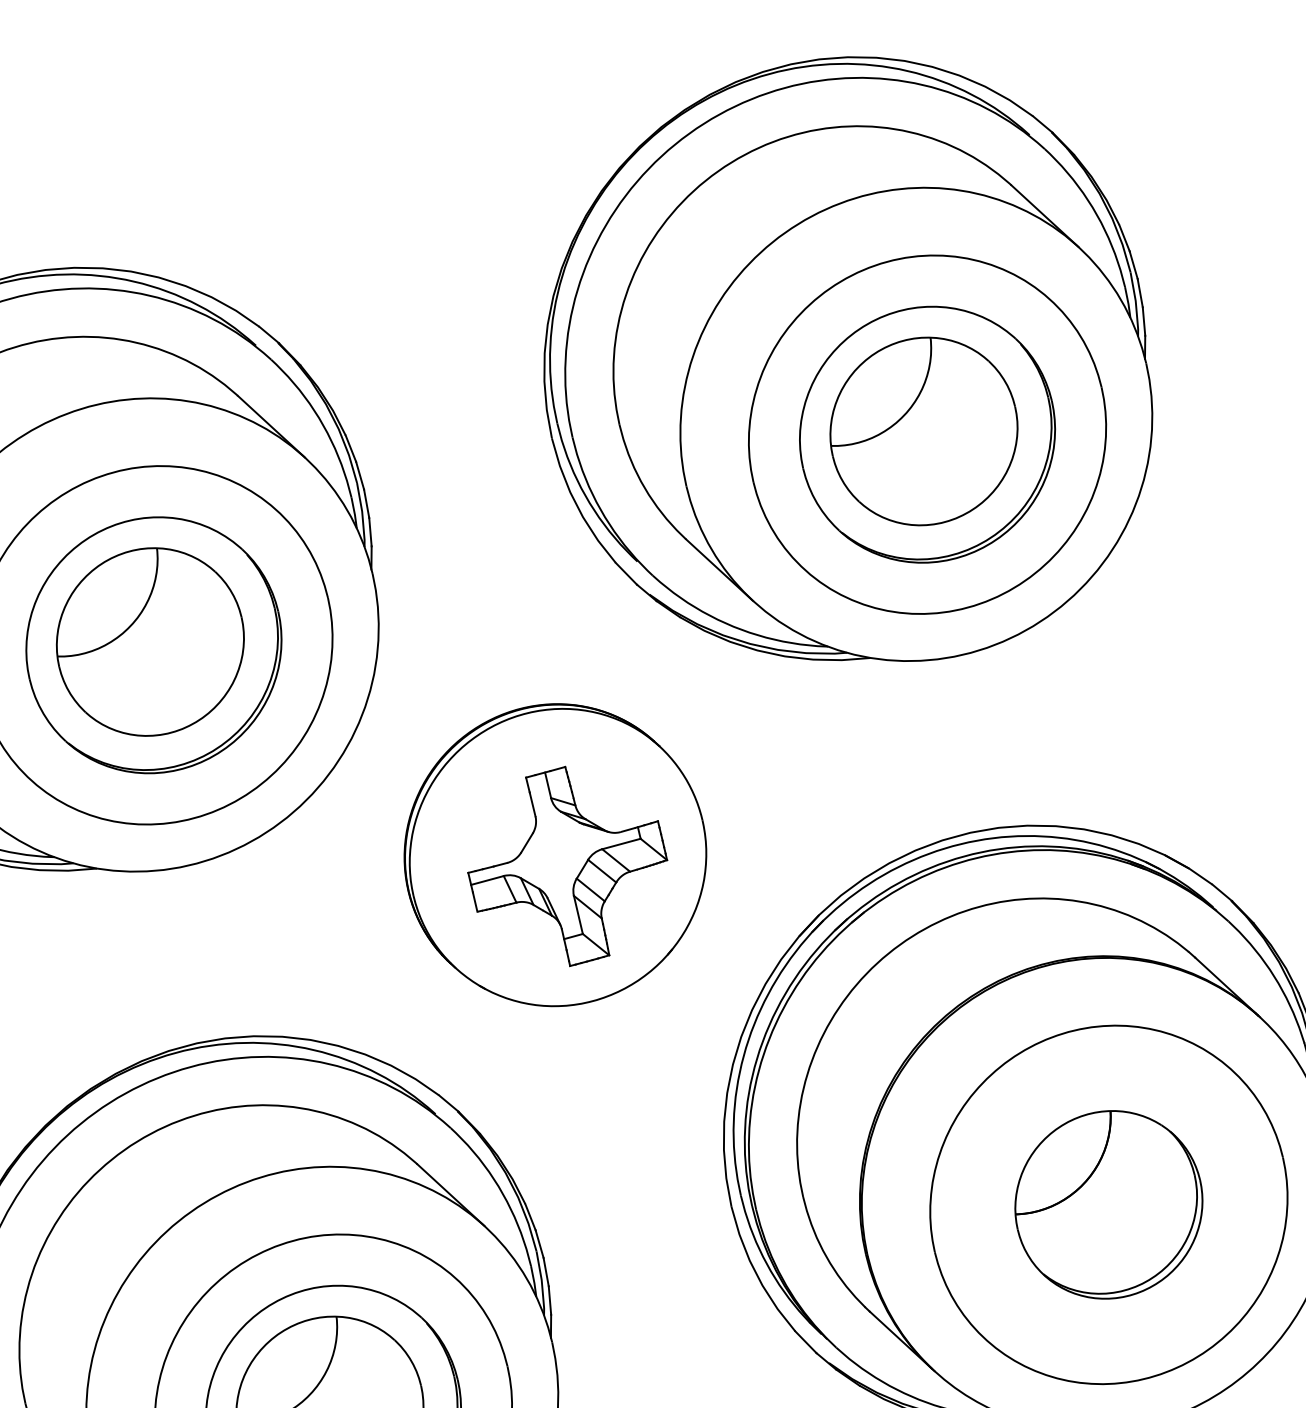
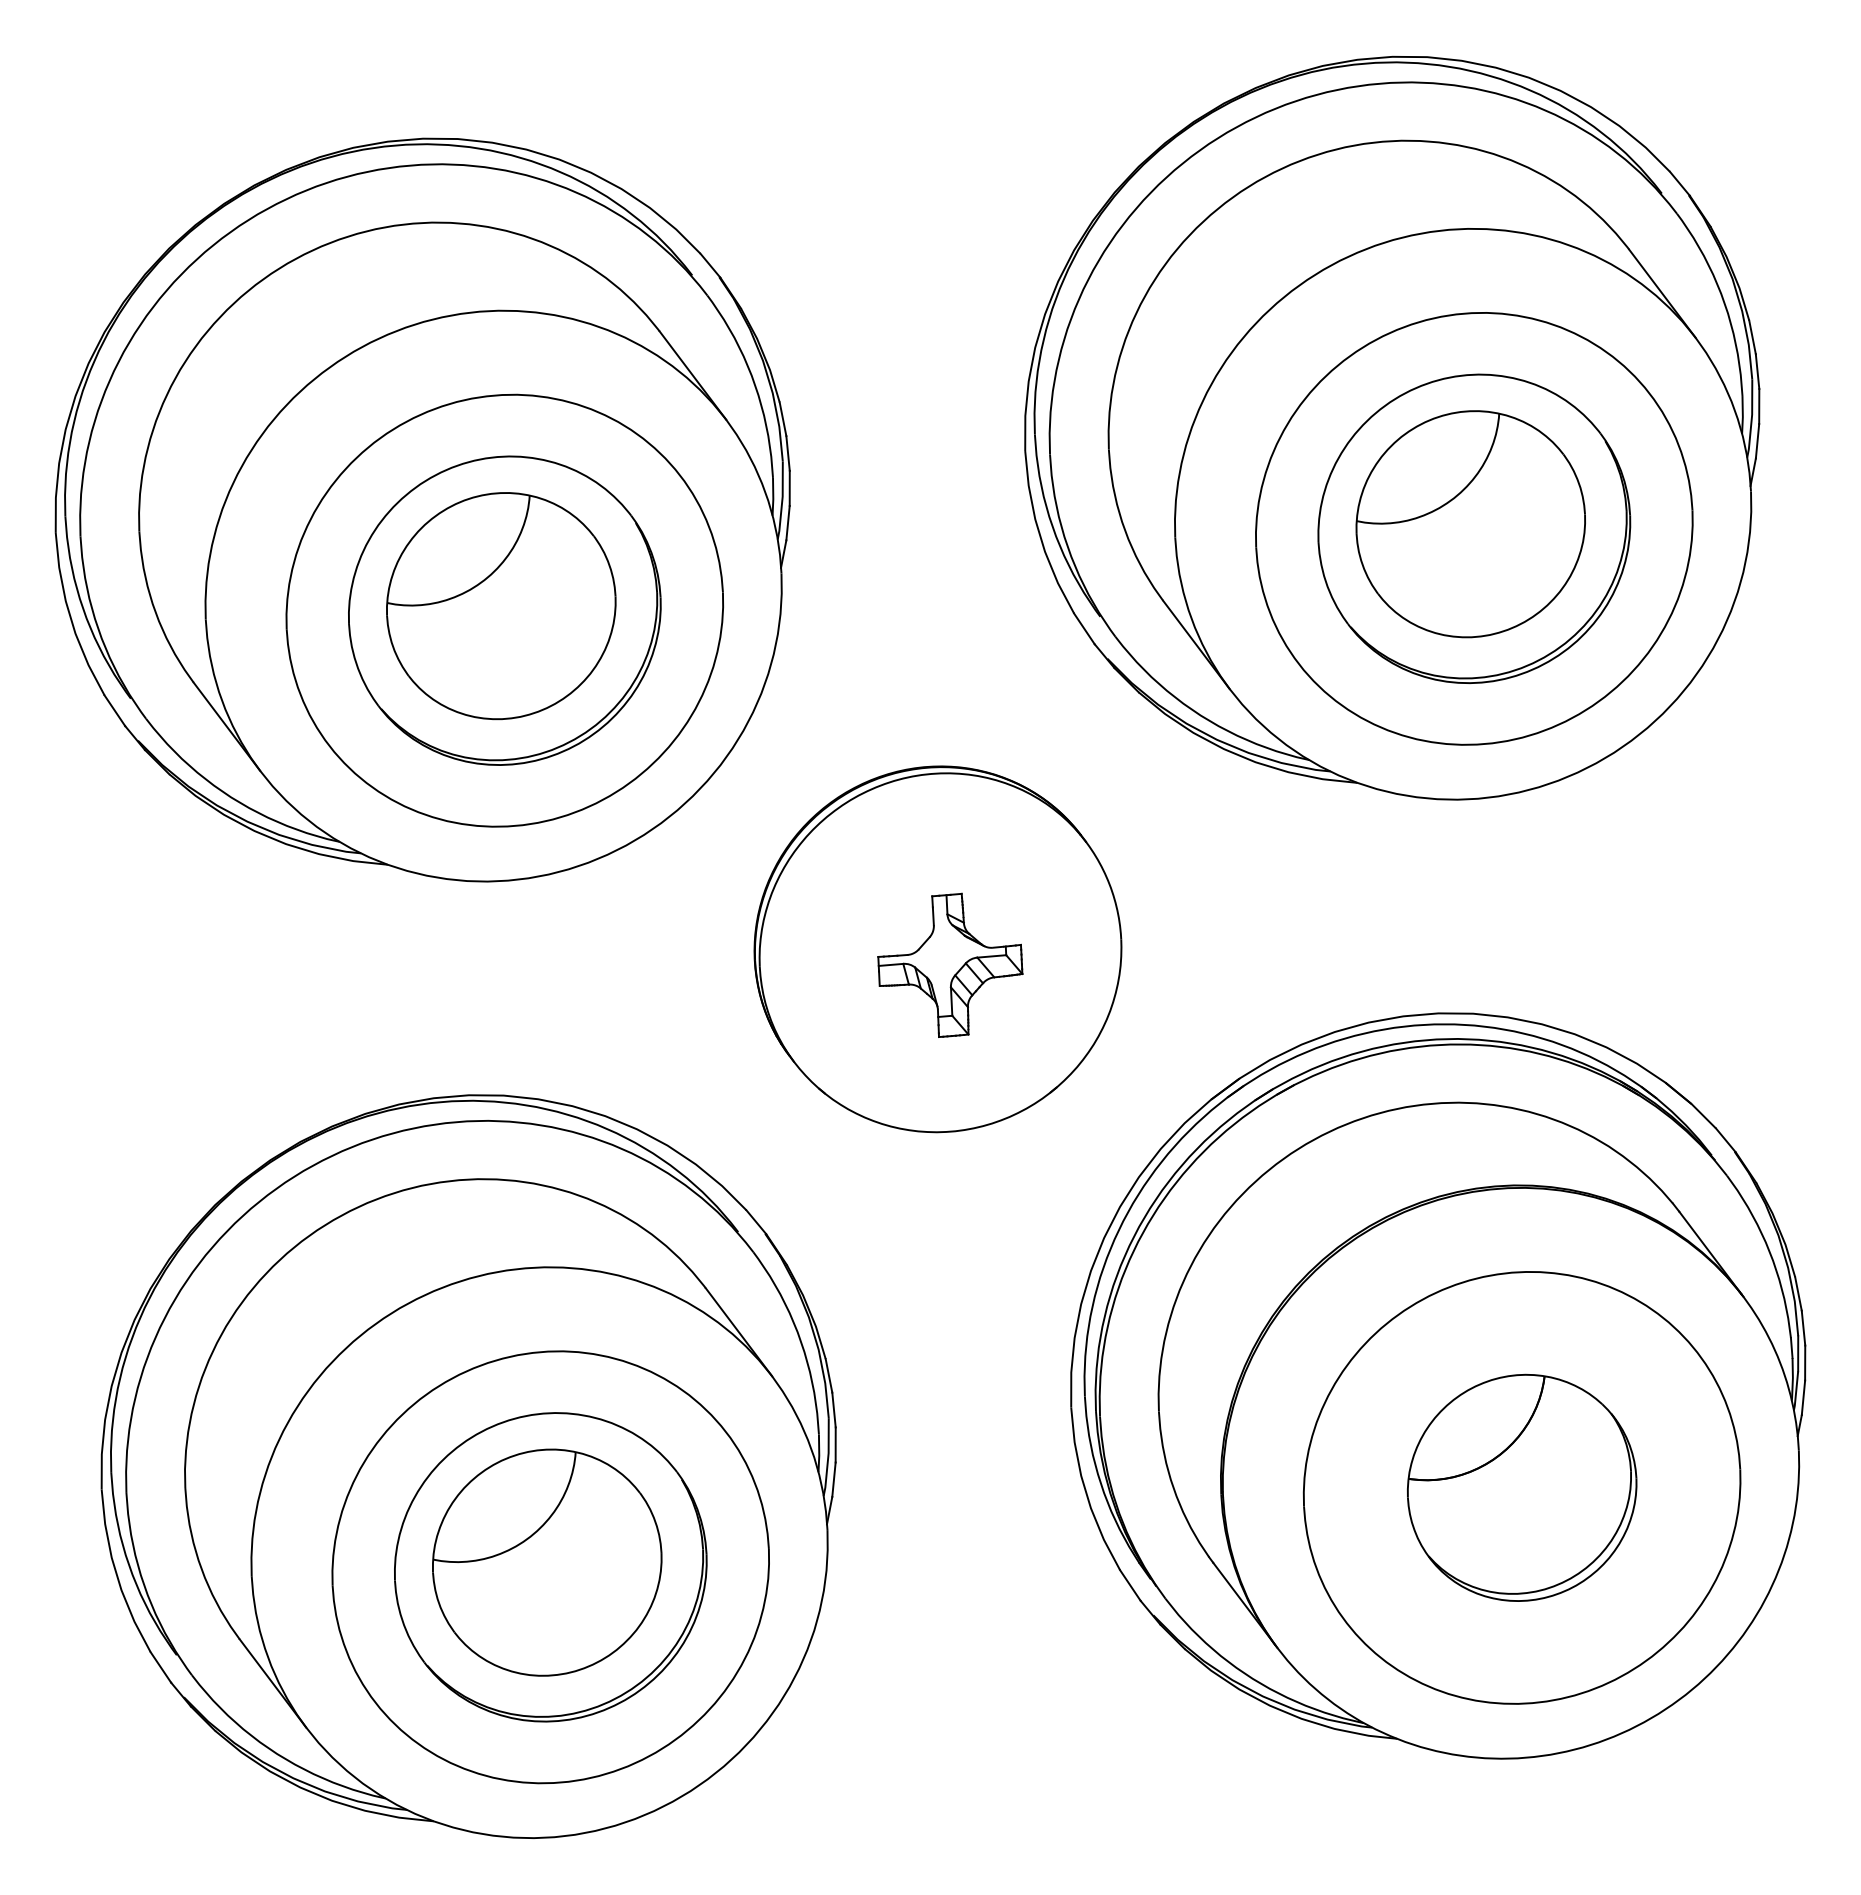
part: (567, 866) -> (950, 965), size x0.6

